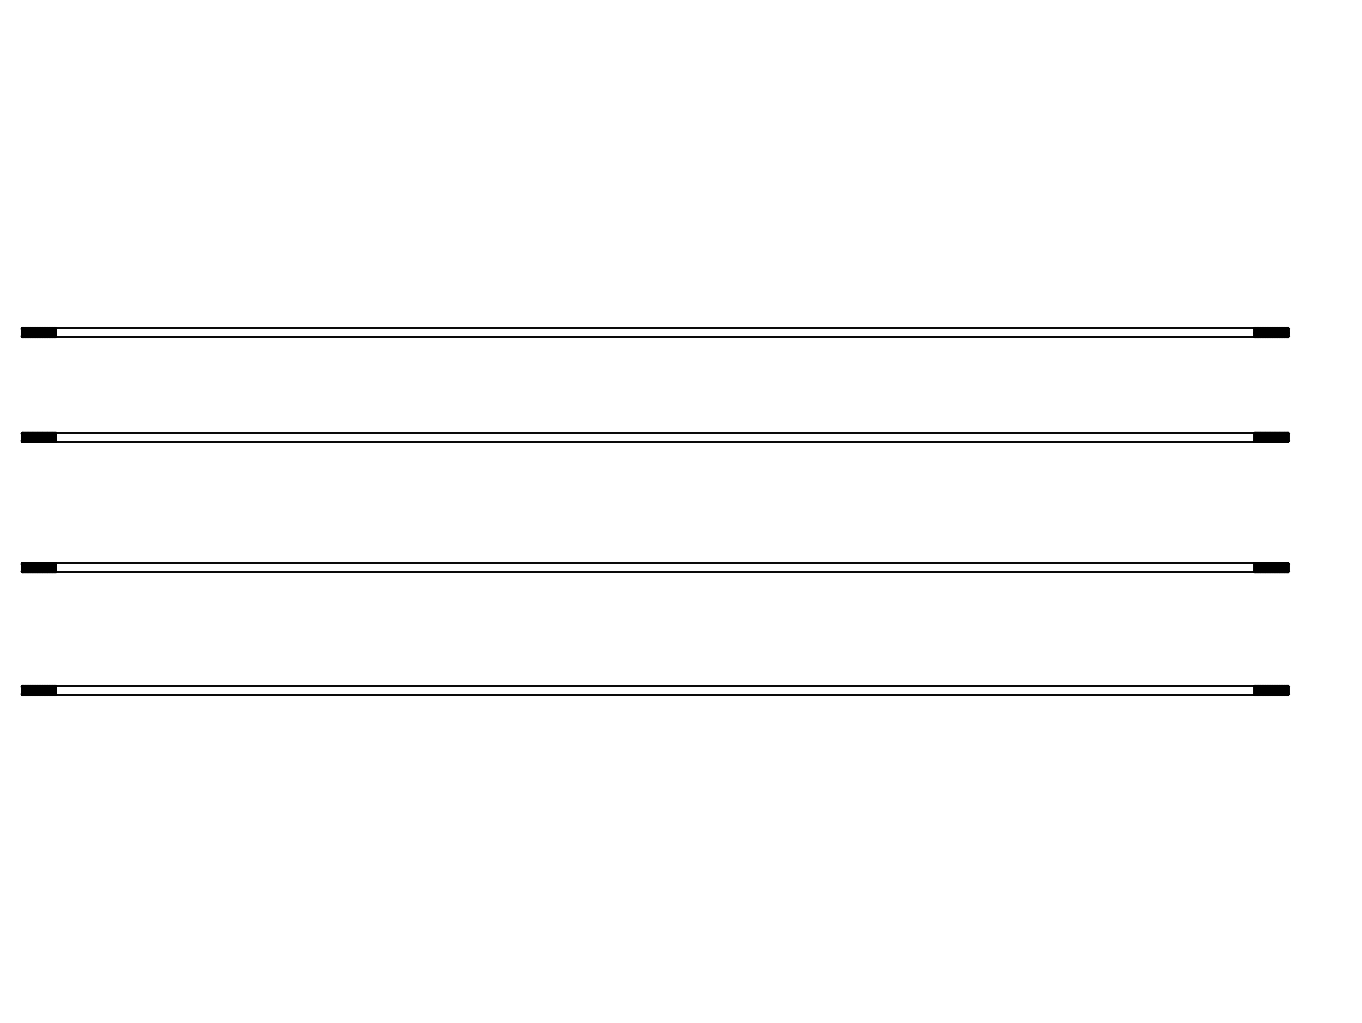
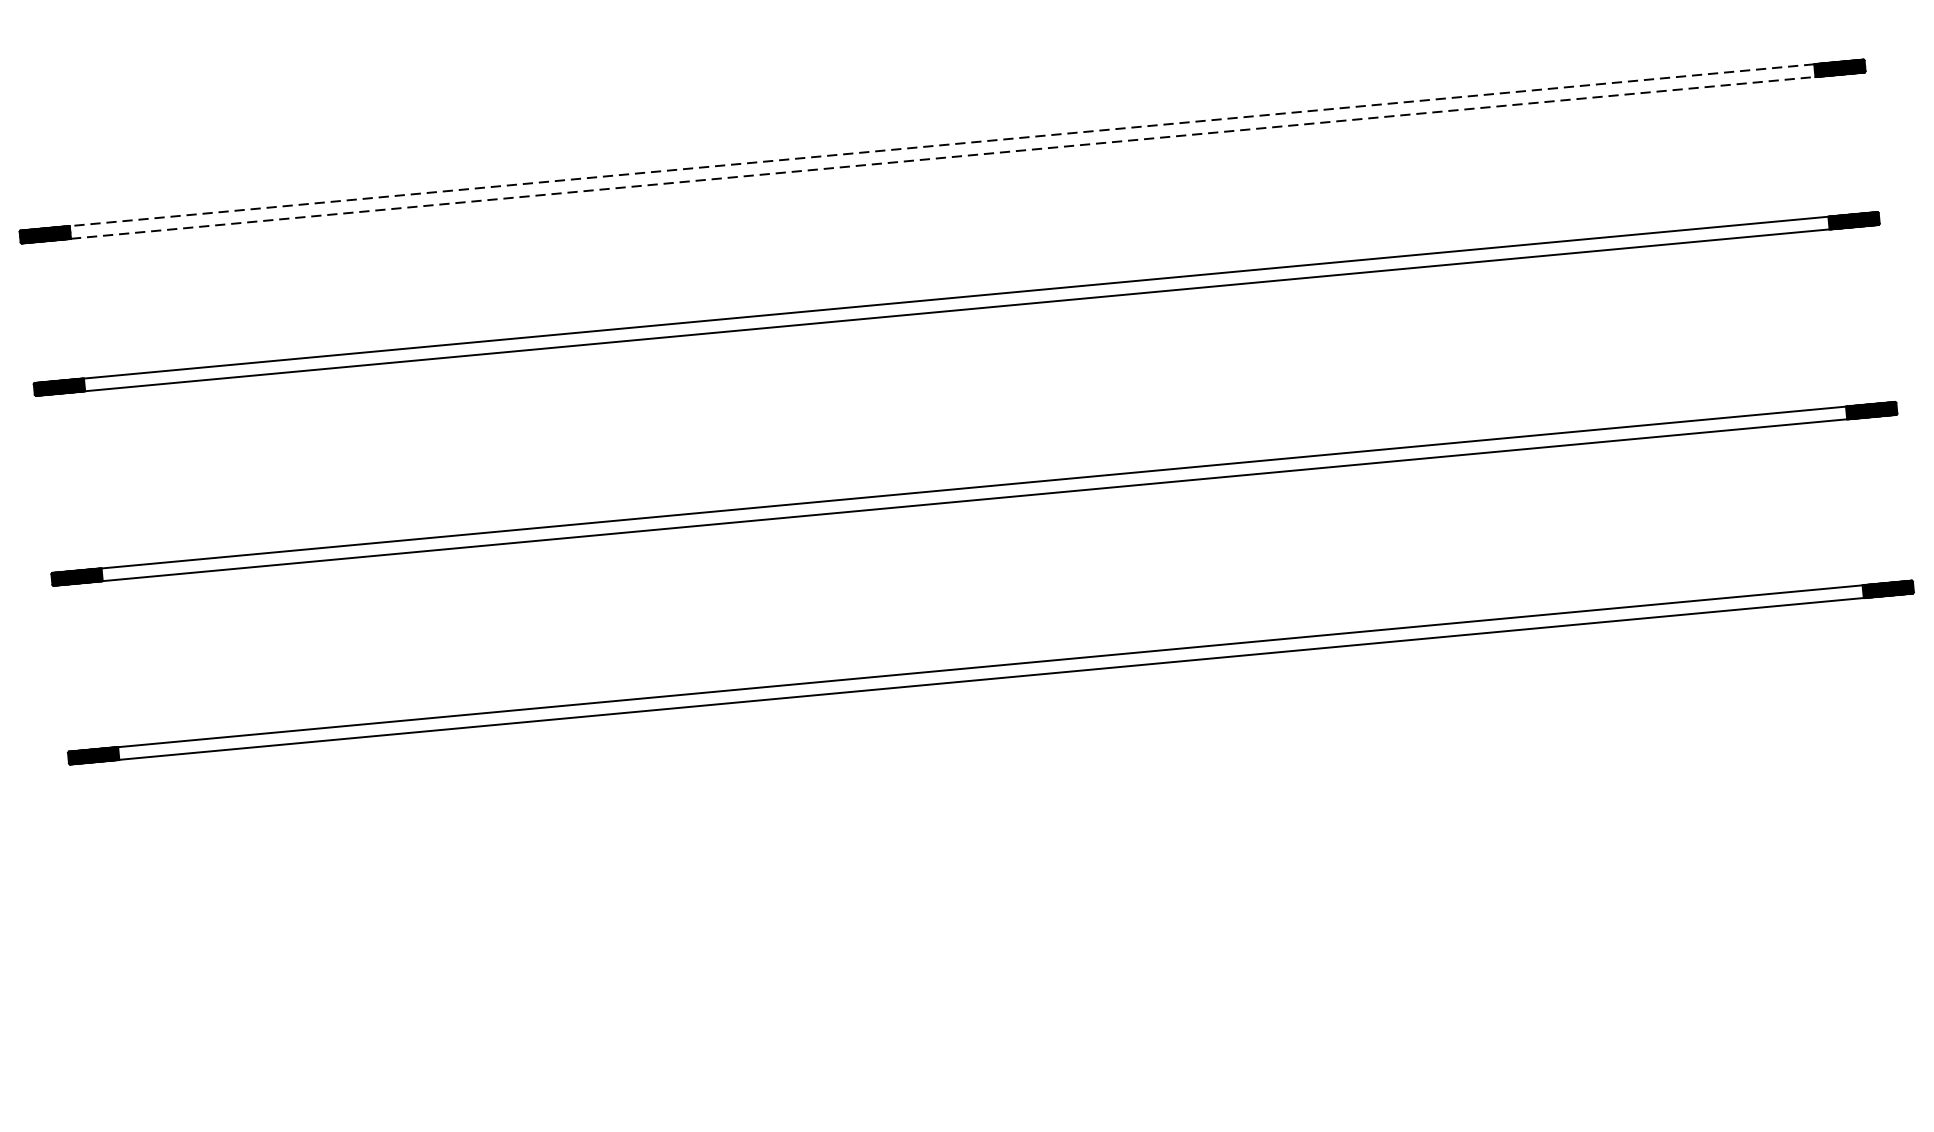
line: (654, 328) -> (940, 145), solid -> dashed
line: (655, 336) -> (943, 157), solid -> dashed

